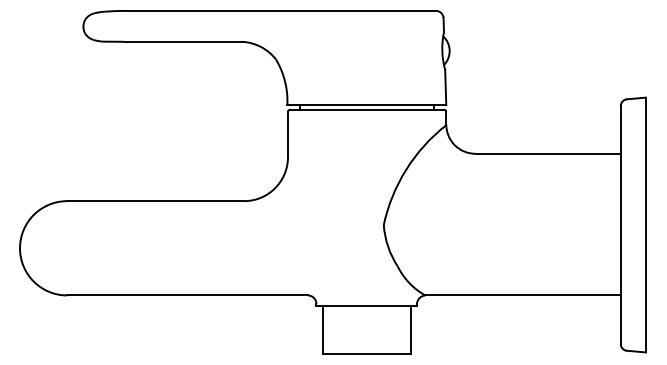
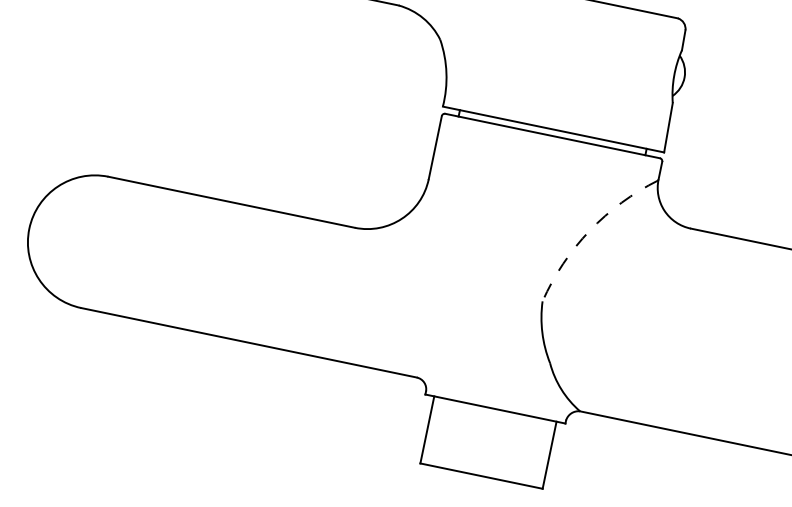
arc: (406, 169) -> (590, 230), solid -> dashed

